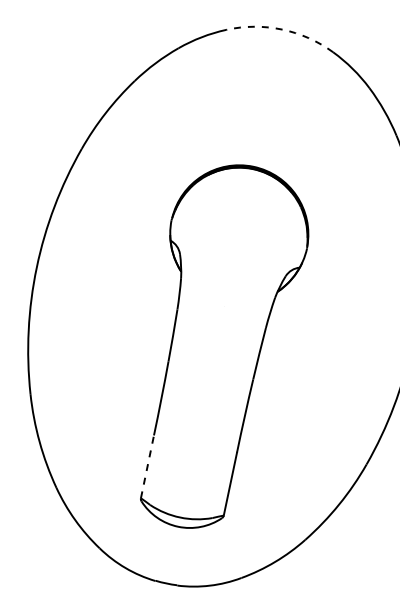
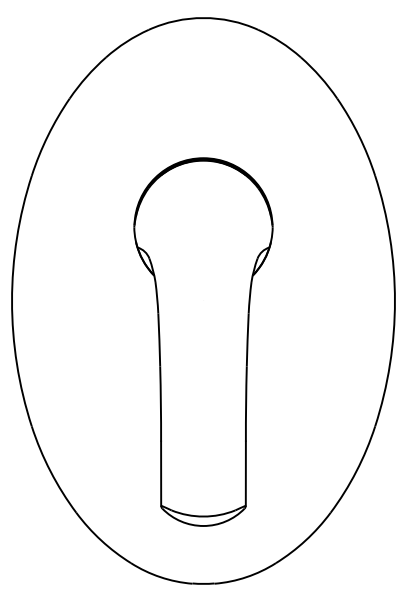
arc: (282, 30) -> (203, 18), dashed -> solid
line: (147, 466) -> (161, 473), dashed -> solid

